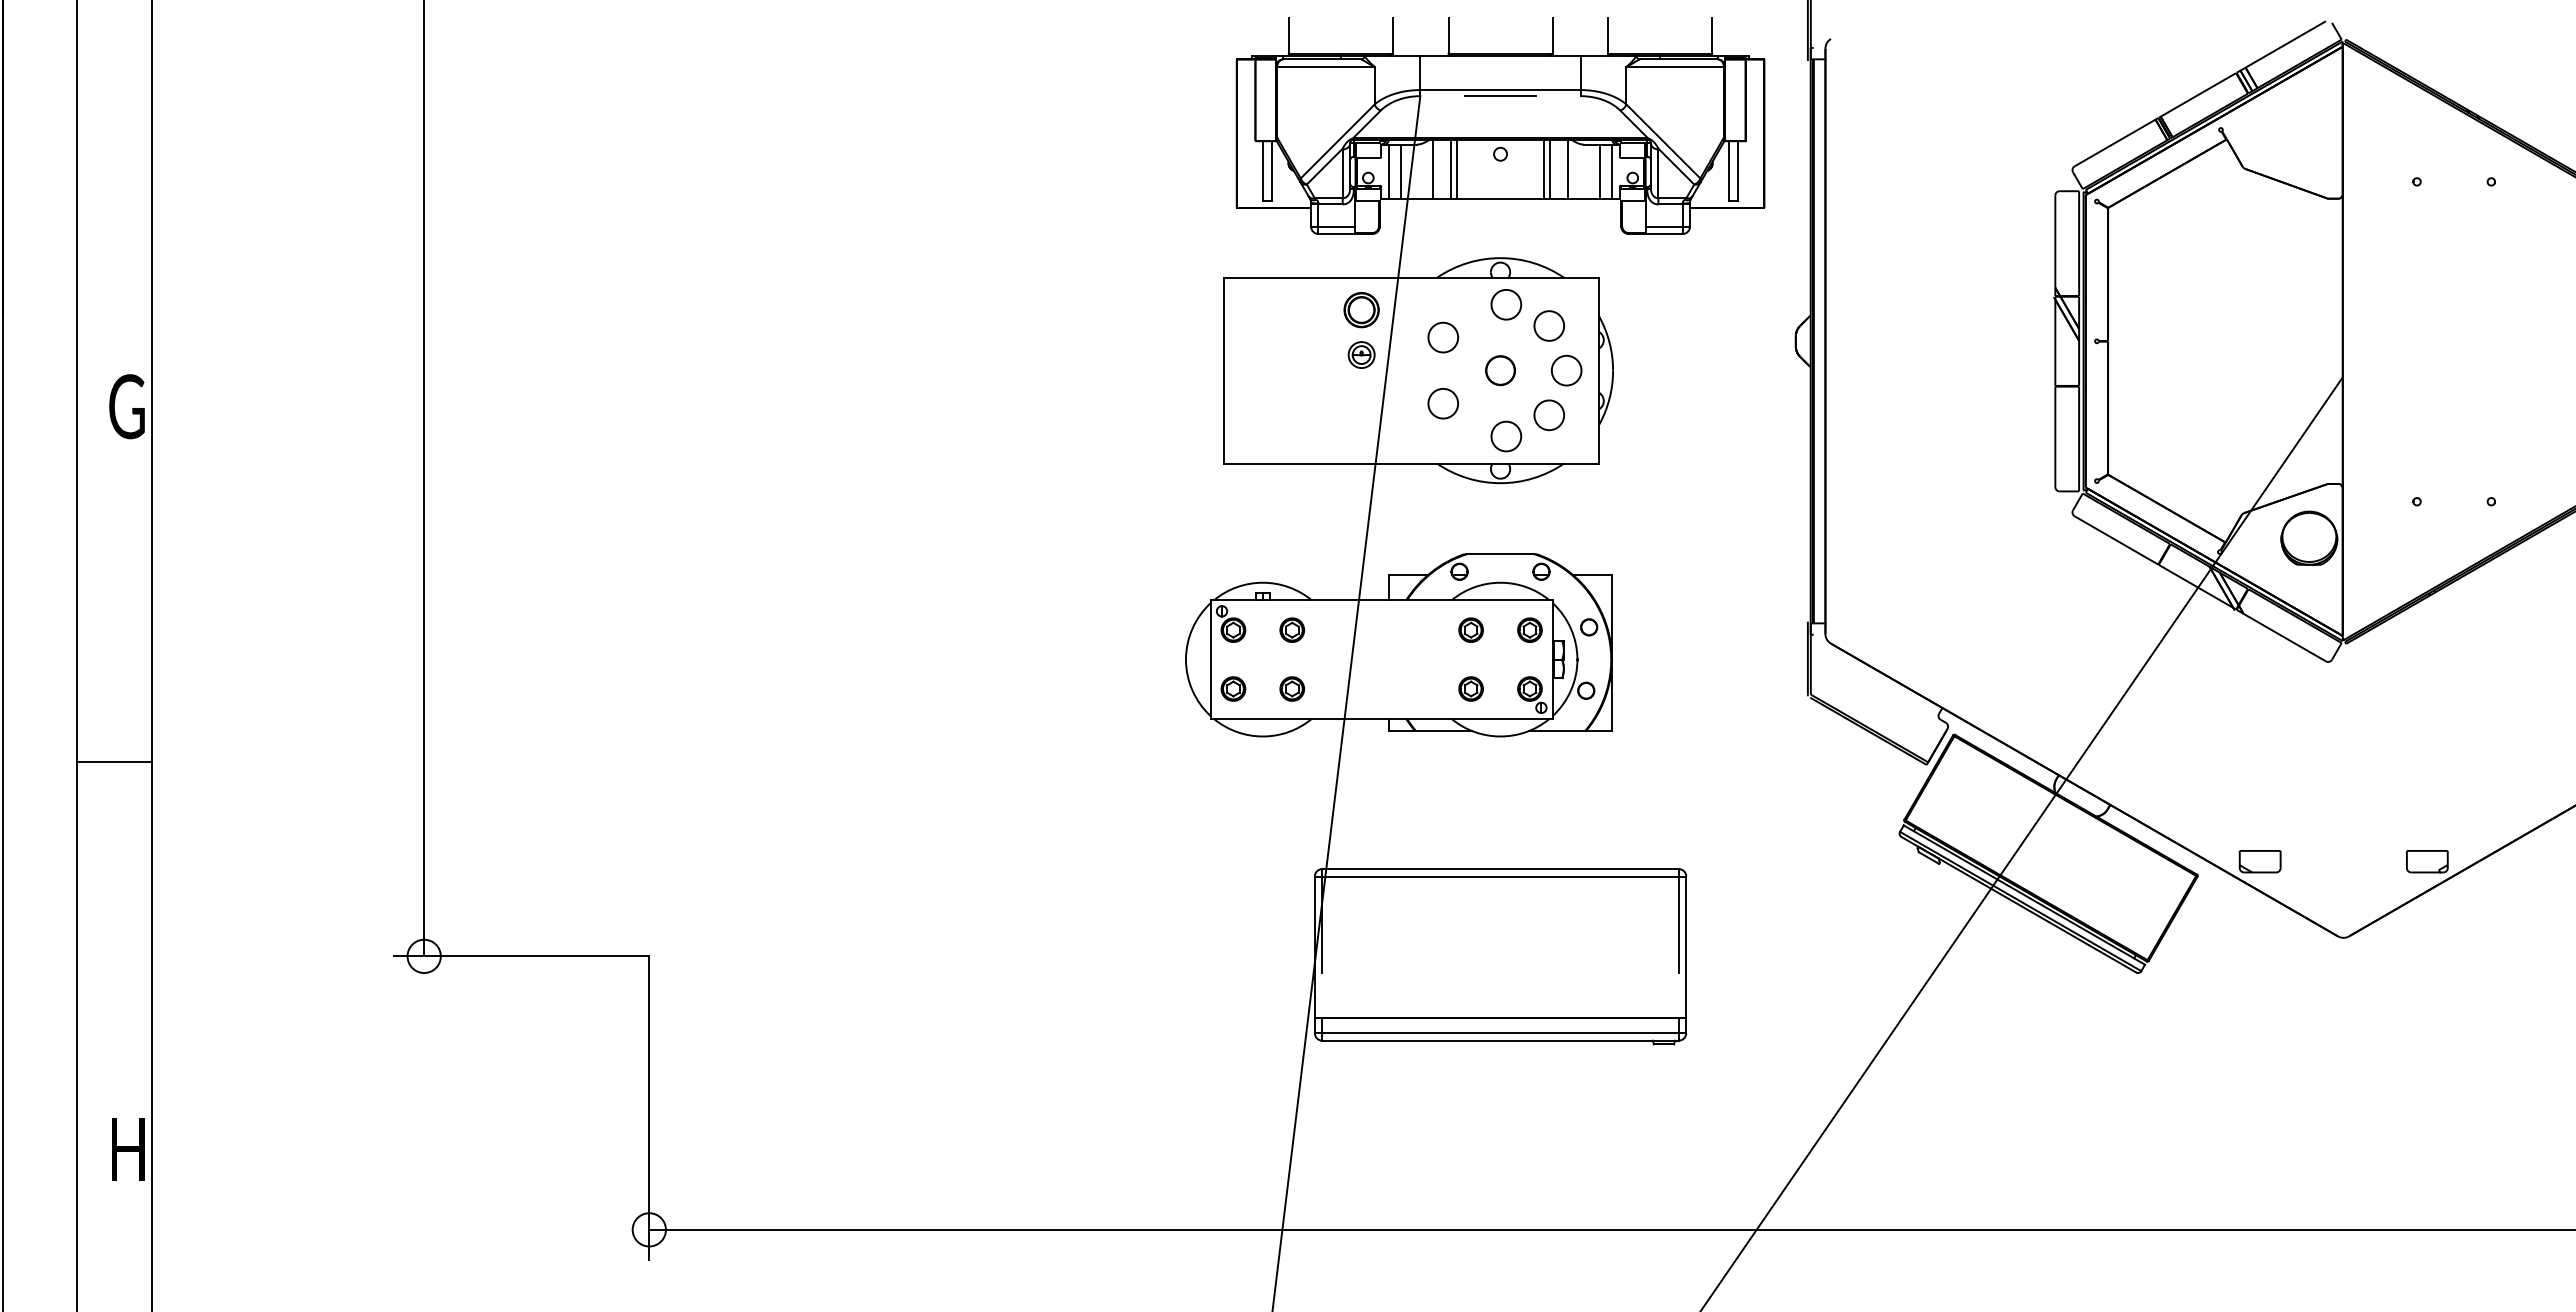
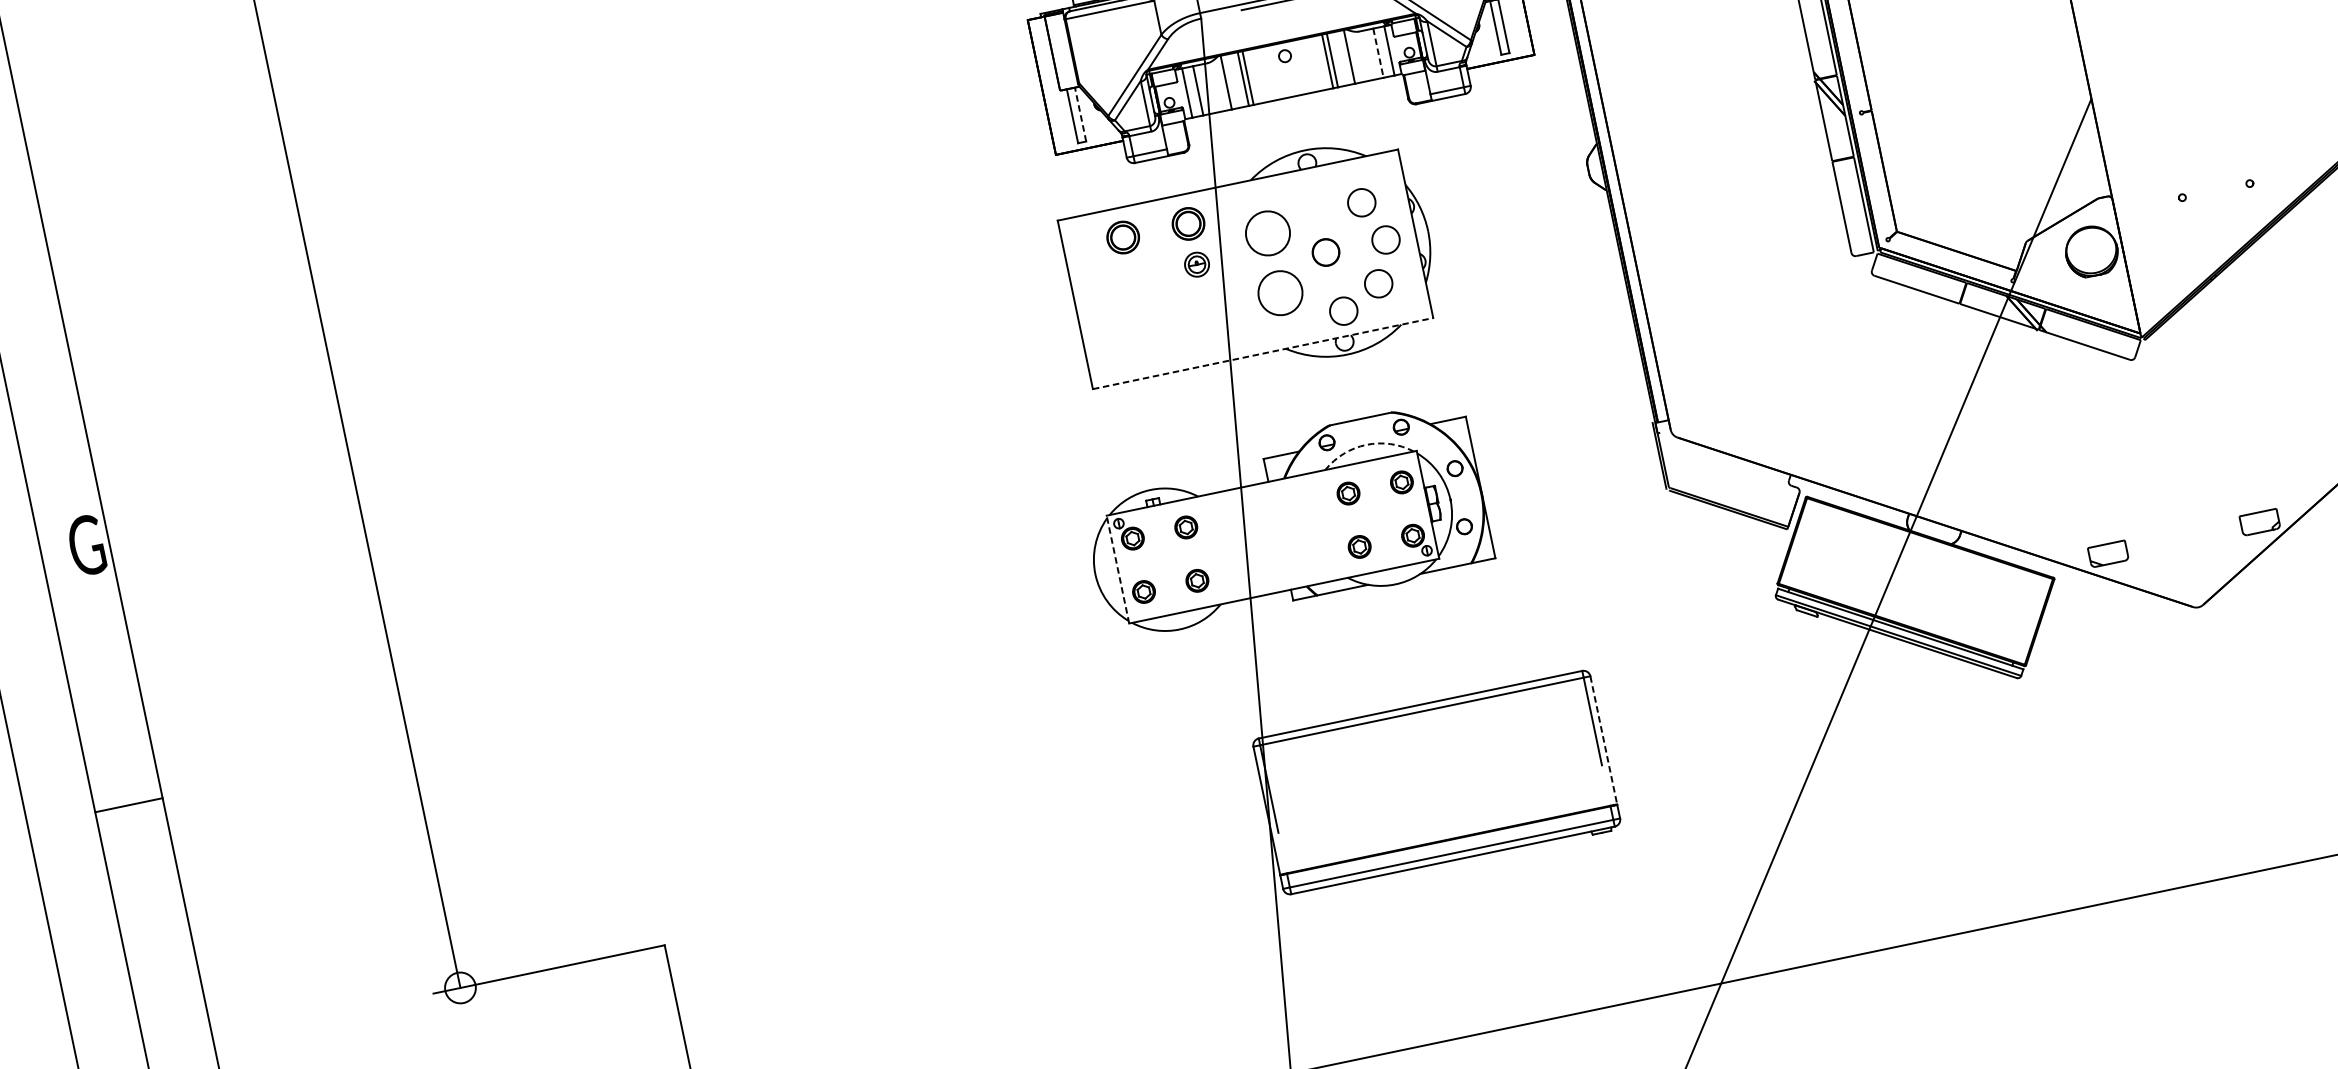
line: (1271, 170) -> (1080, 114), solid -> dashed
line: (1599, 172) -> (1378, 53), solid -> dashed
circle: (1506, 304) -> (1318, 191), removed
part: (1289, 310) -> (1123, 237), added
circle: (1442, 337) -> (1267, 233), size x1.6
circle: (1442, 403) -> (1279, 293), size x1.6
line: (1411, 463) -> (1262, 353), solid -> dashed
arc: (1500, 582) -> (1366, 444), solid -> dashed
line: (1210, 659) -> (1117, 569), solid -> dashed
line: (114, 762) -> (129, 805), moved
line: (1686, 947) -> (1604, 740), solid -> dashed

